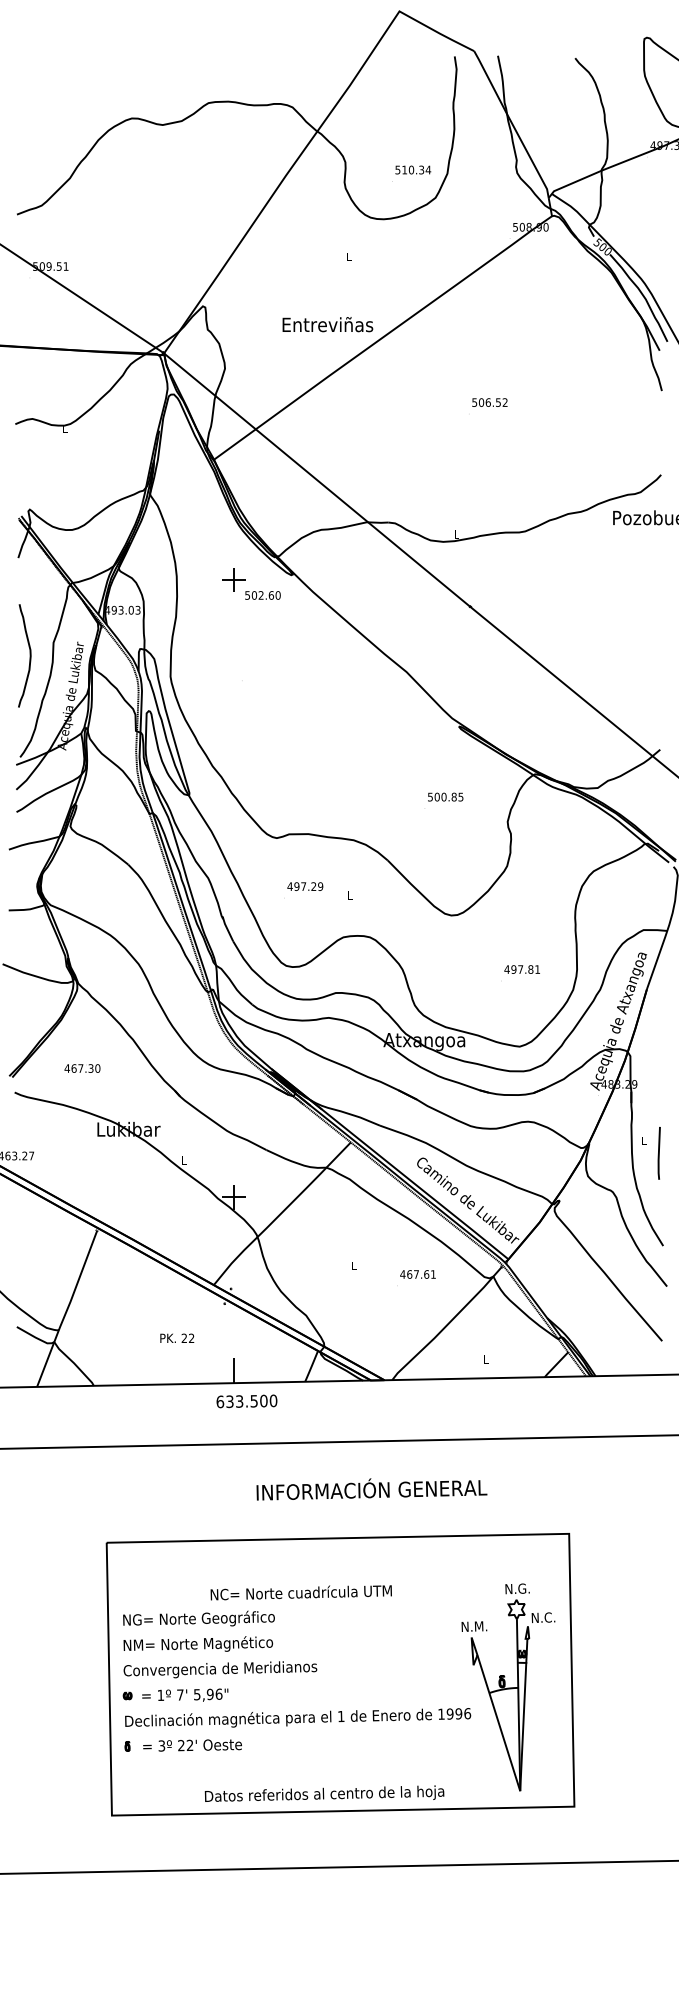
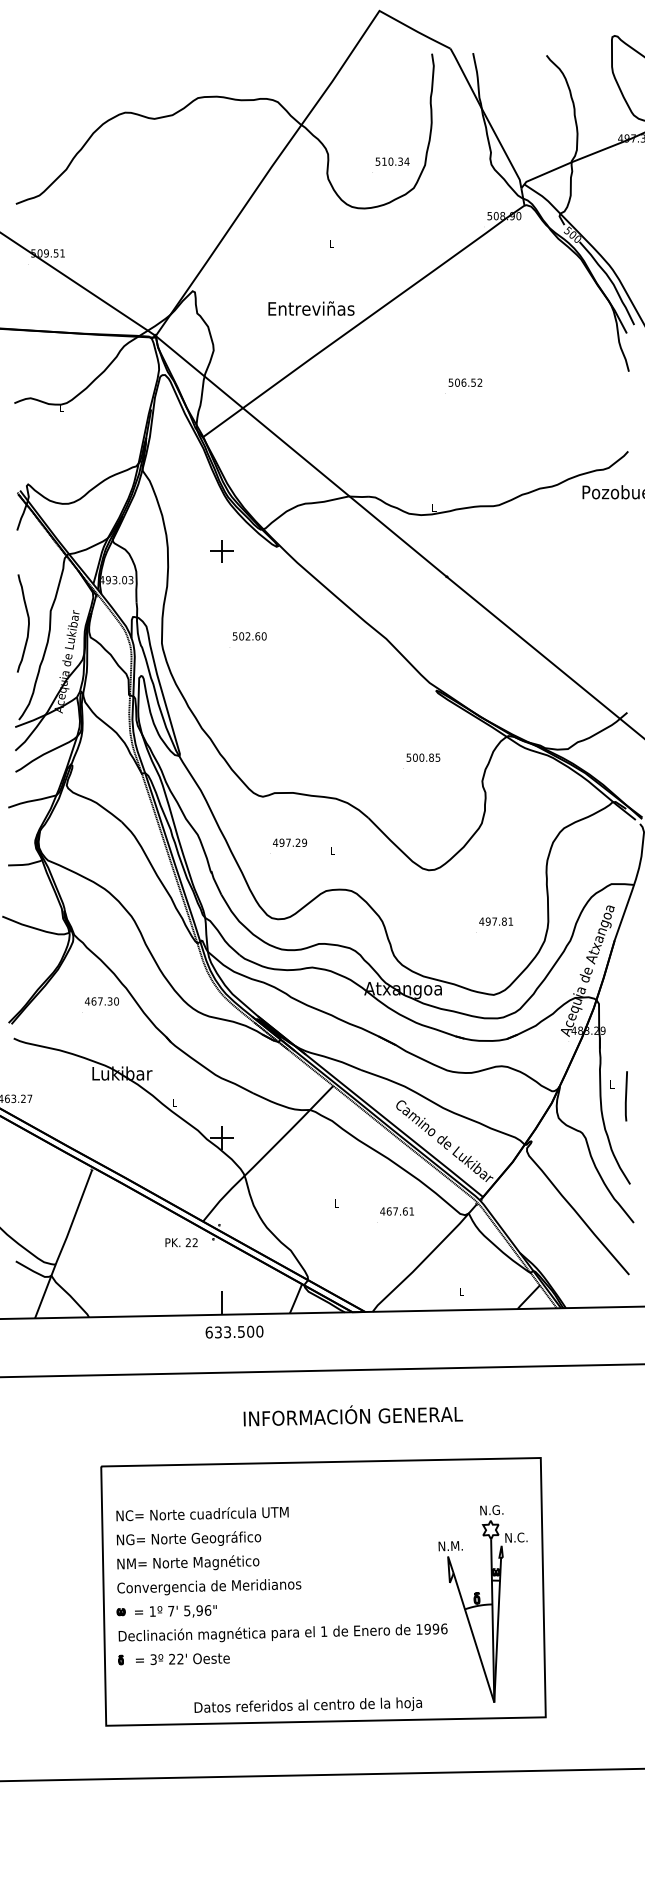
text: (262, 595) -> (249, 636), moved
text: (82, 1068) -> (101, 1001), moved
text: (177, 1337) -> (181, 1241), moved
text: (300, 1592) -> (201, 1513), moved

